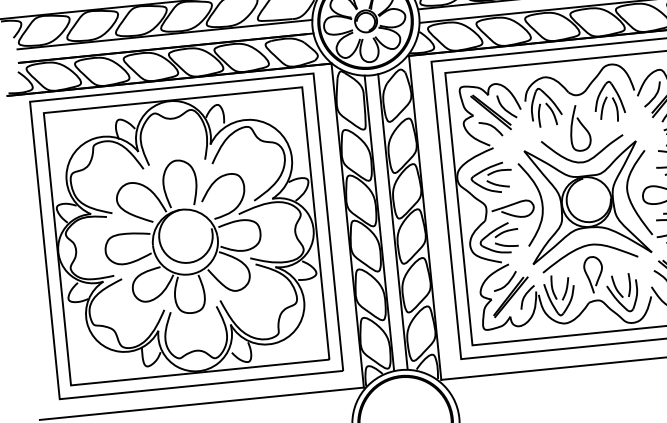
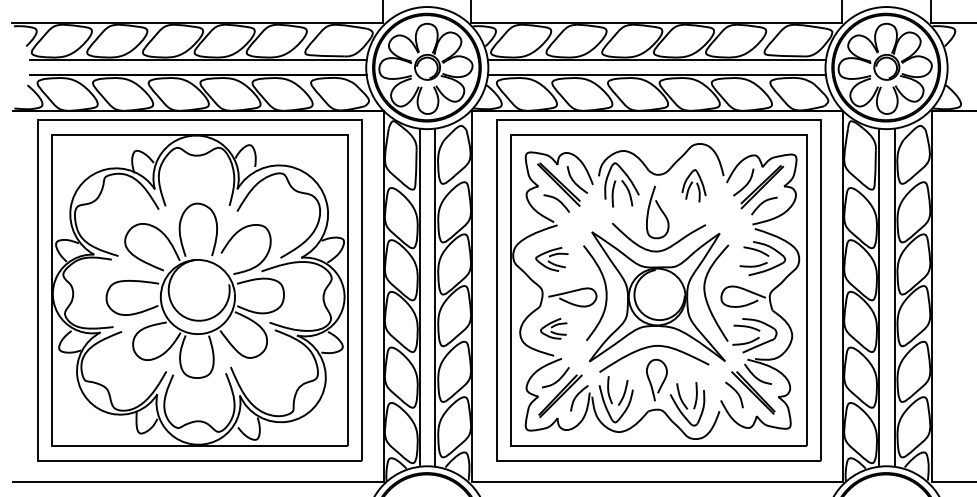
part: (608, 101) -> (693, 185), size x0.7
part: (491, 178) -> (551, 259), size x0.7
part: (498, 238) -> (553, 328), size x0.6

